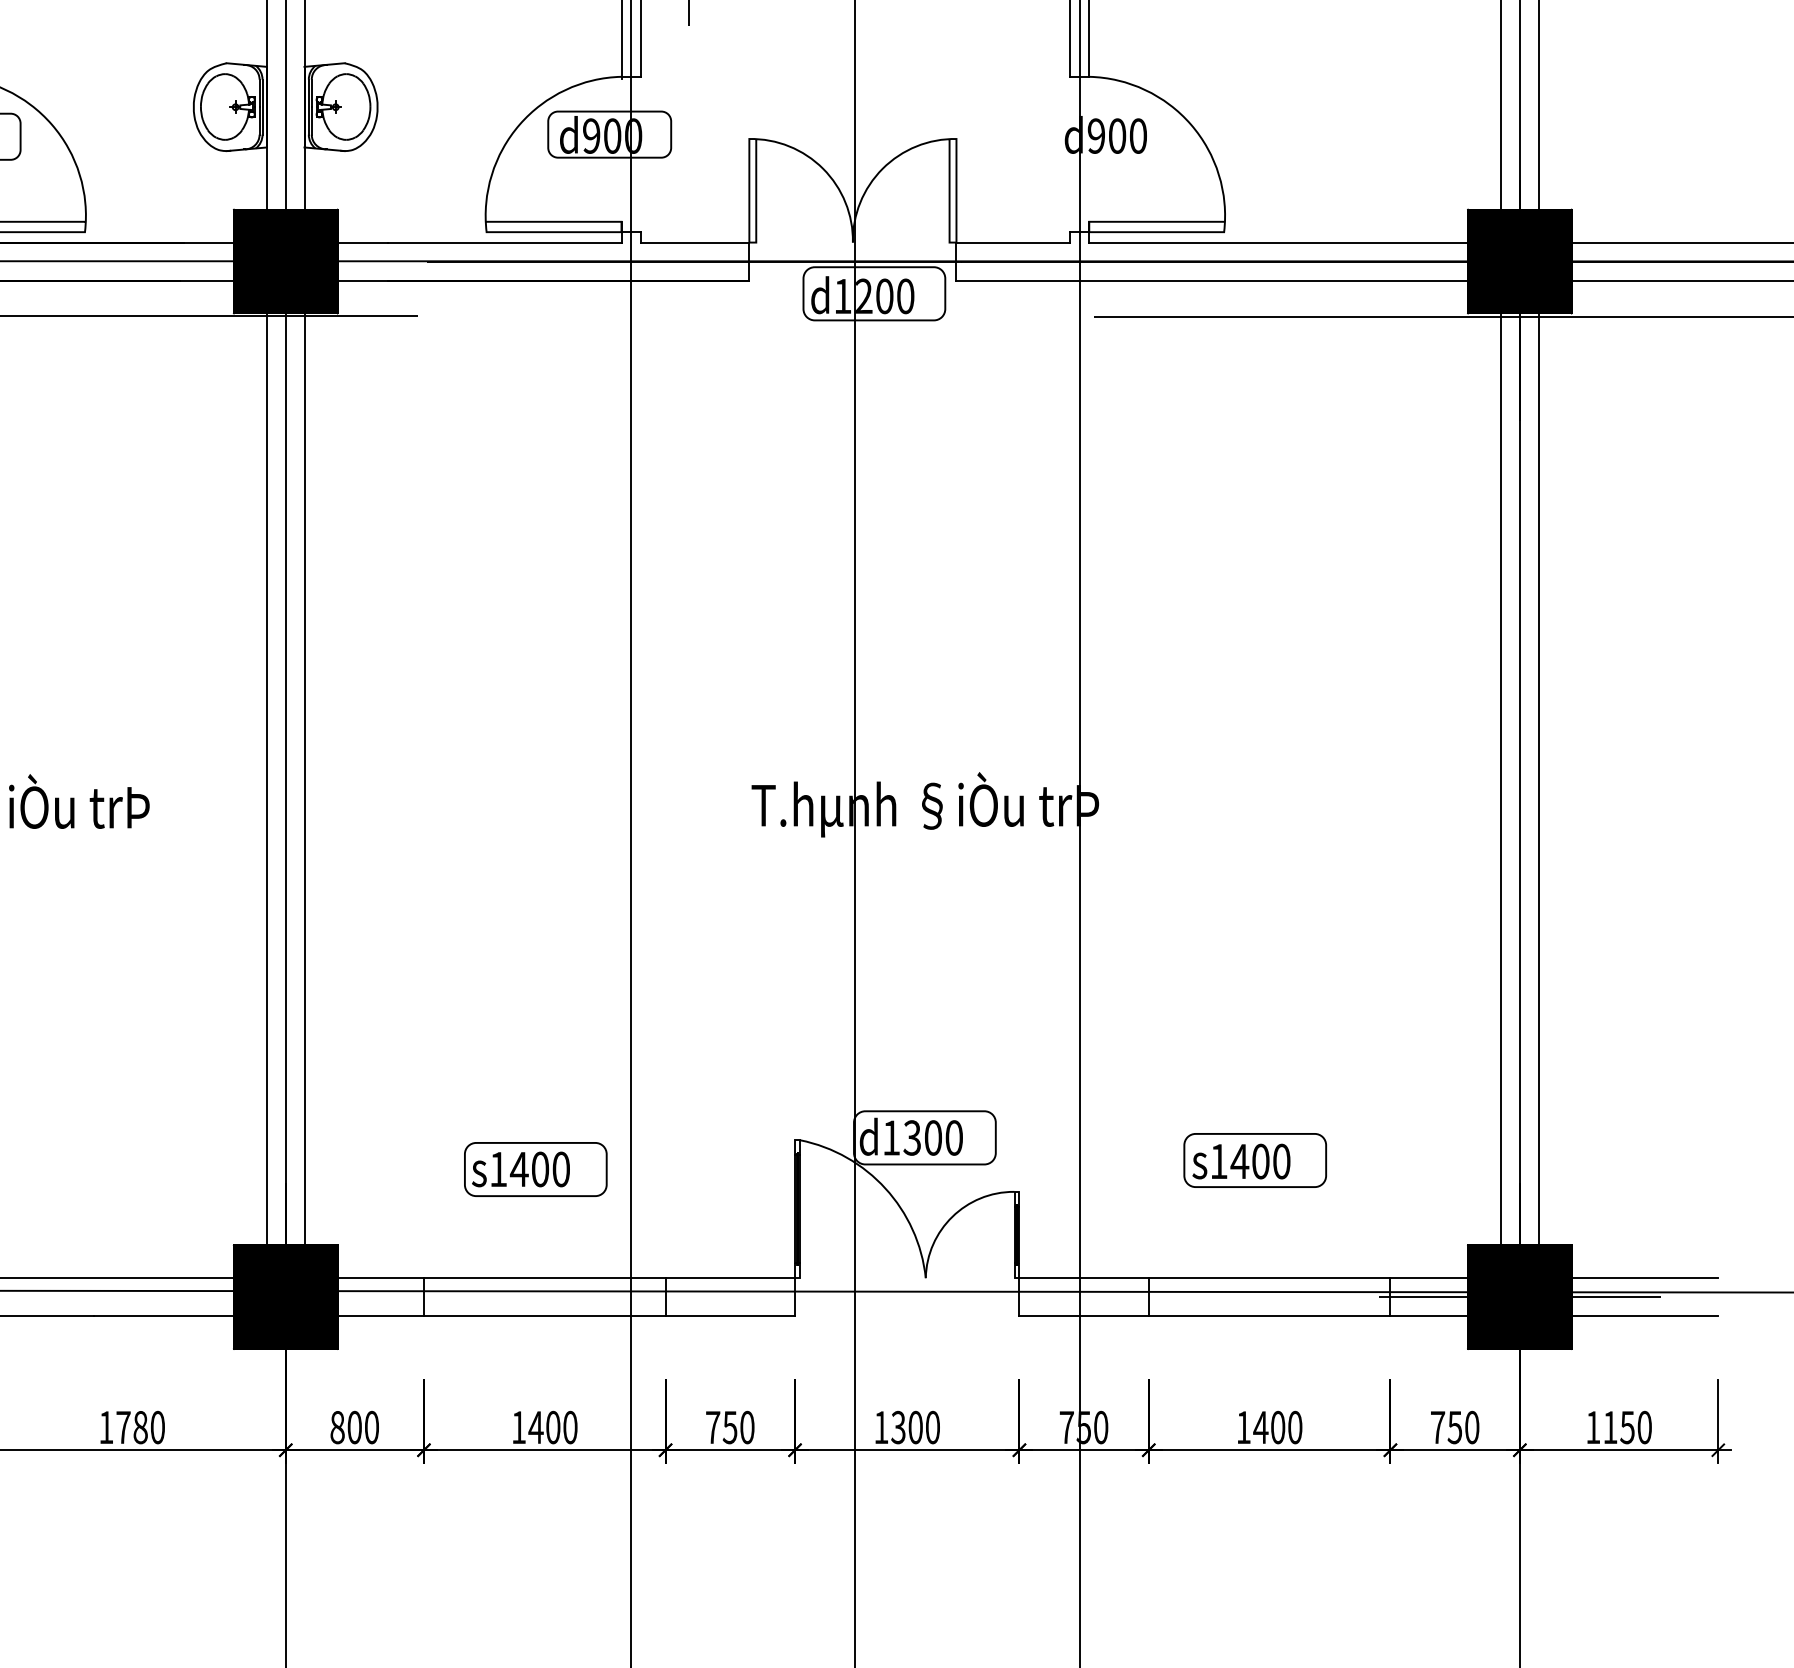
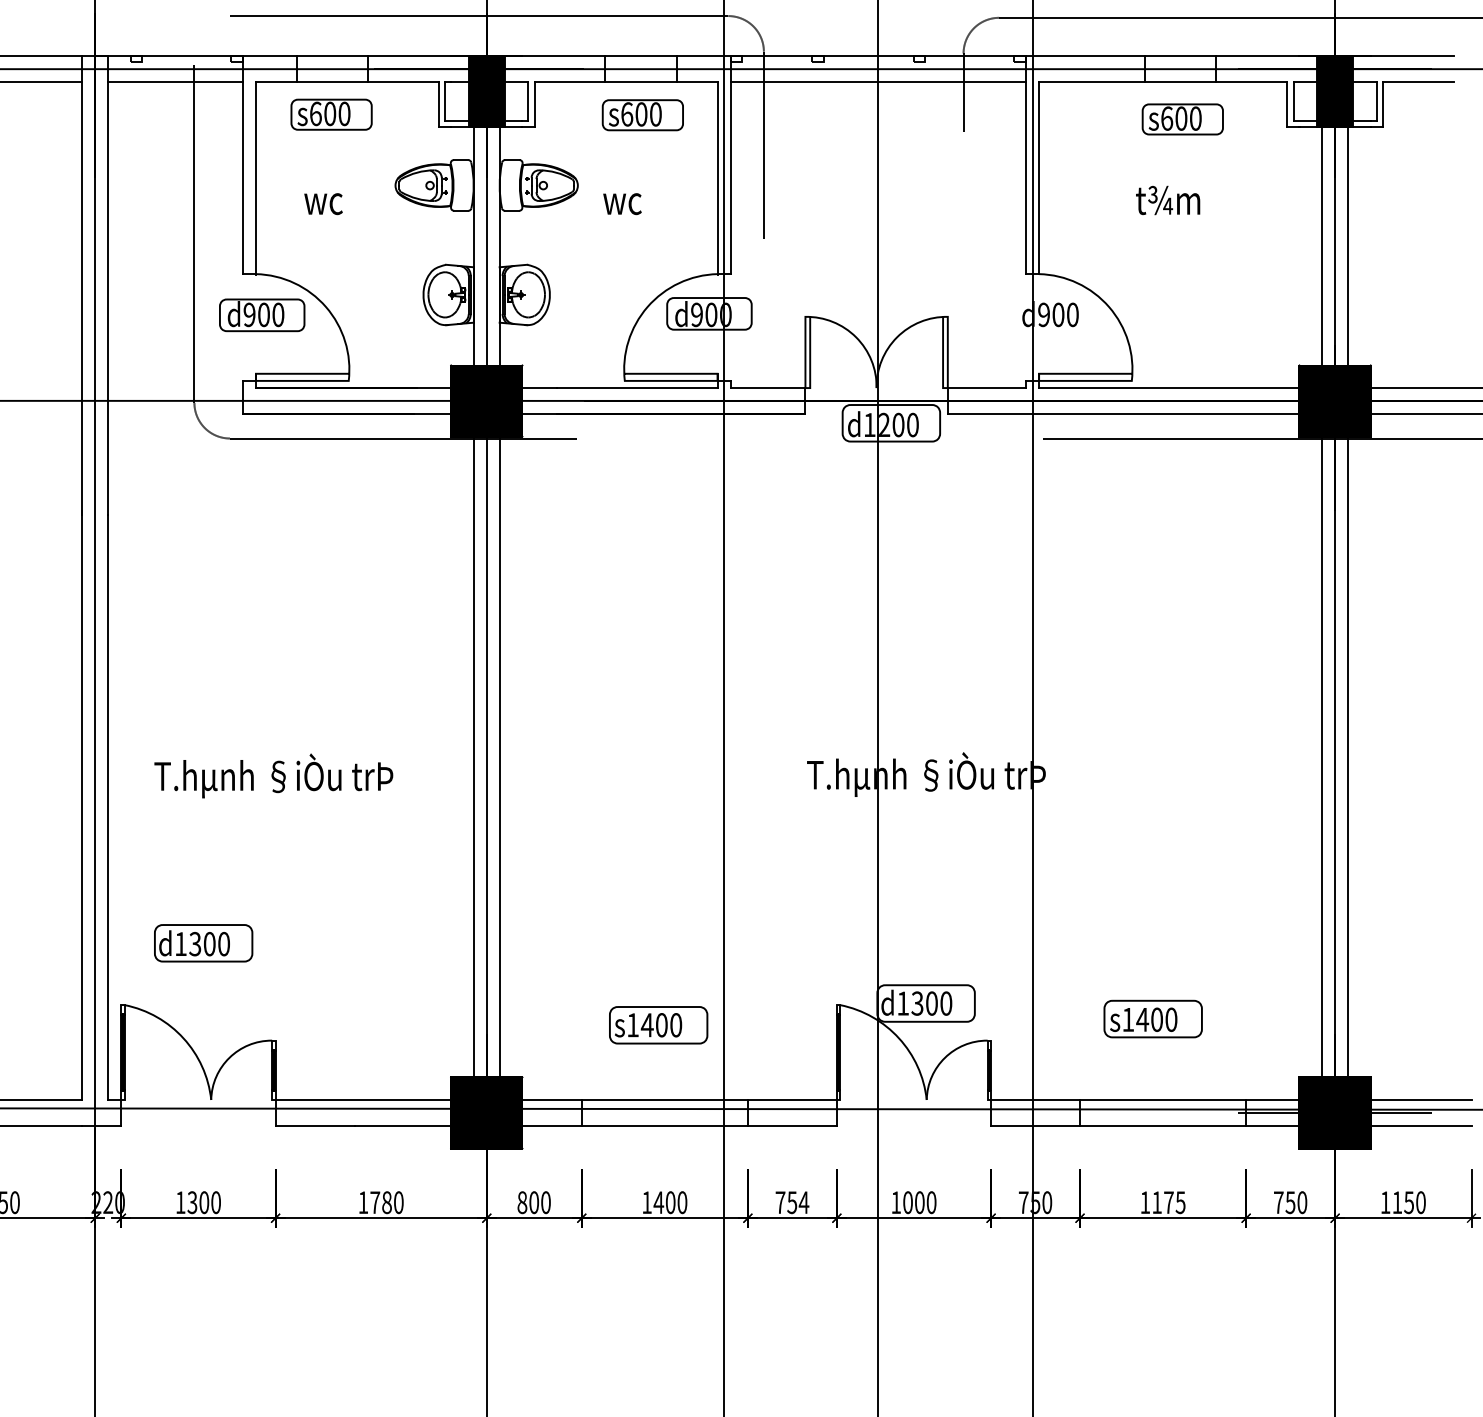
text: (746, 1427) -> (803, 1202), 750 -> 754
text: (897, 1427) -> (907, 1202), 1300 -> 1000
text: (1277, 1427) -> (1168, 1202), 1400 -> 1175

